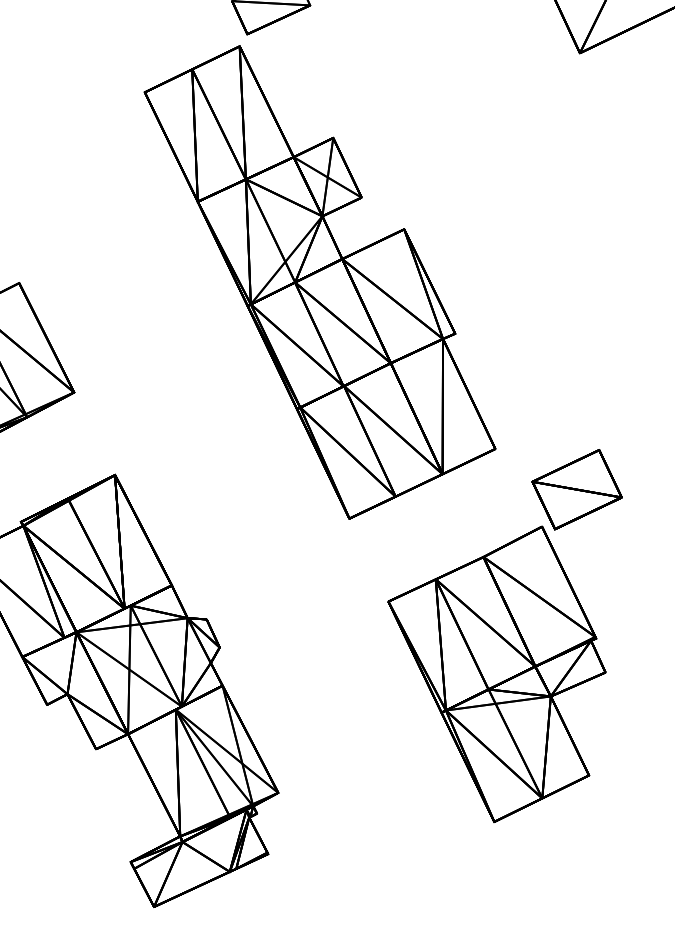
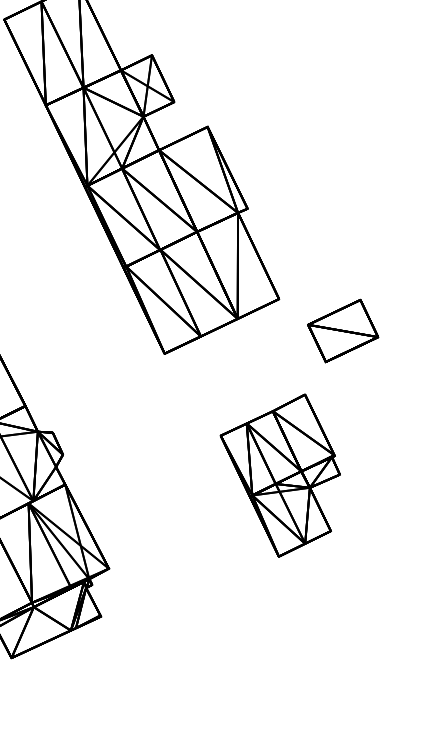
part: (496, 673) -> (279, 475), size x0.7

